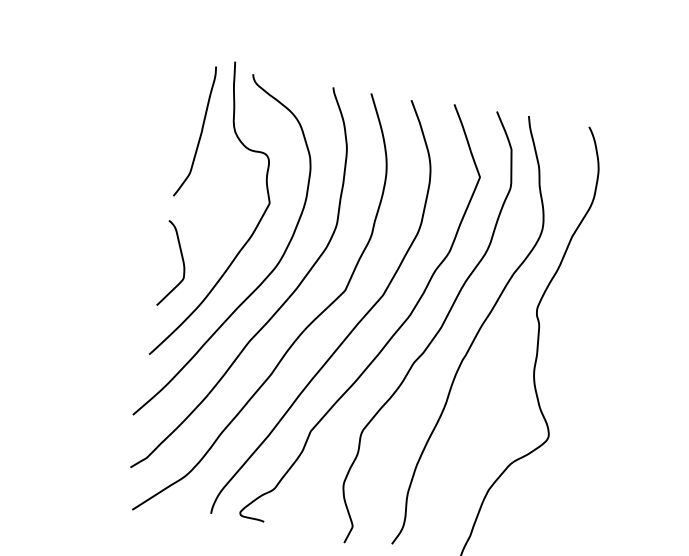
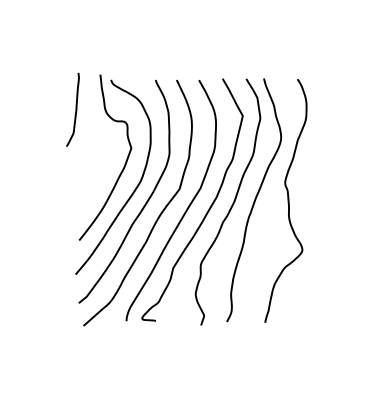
curve: (200, 131) -> (75, 109), moved
curve: (181, 261) -> (88, 187), removed

